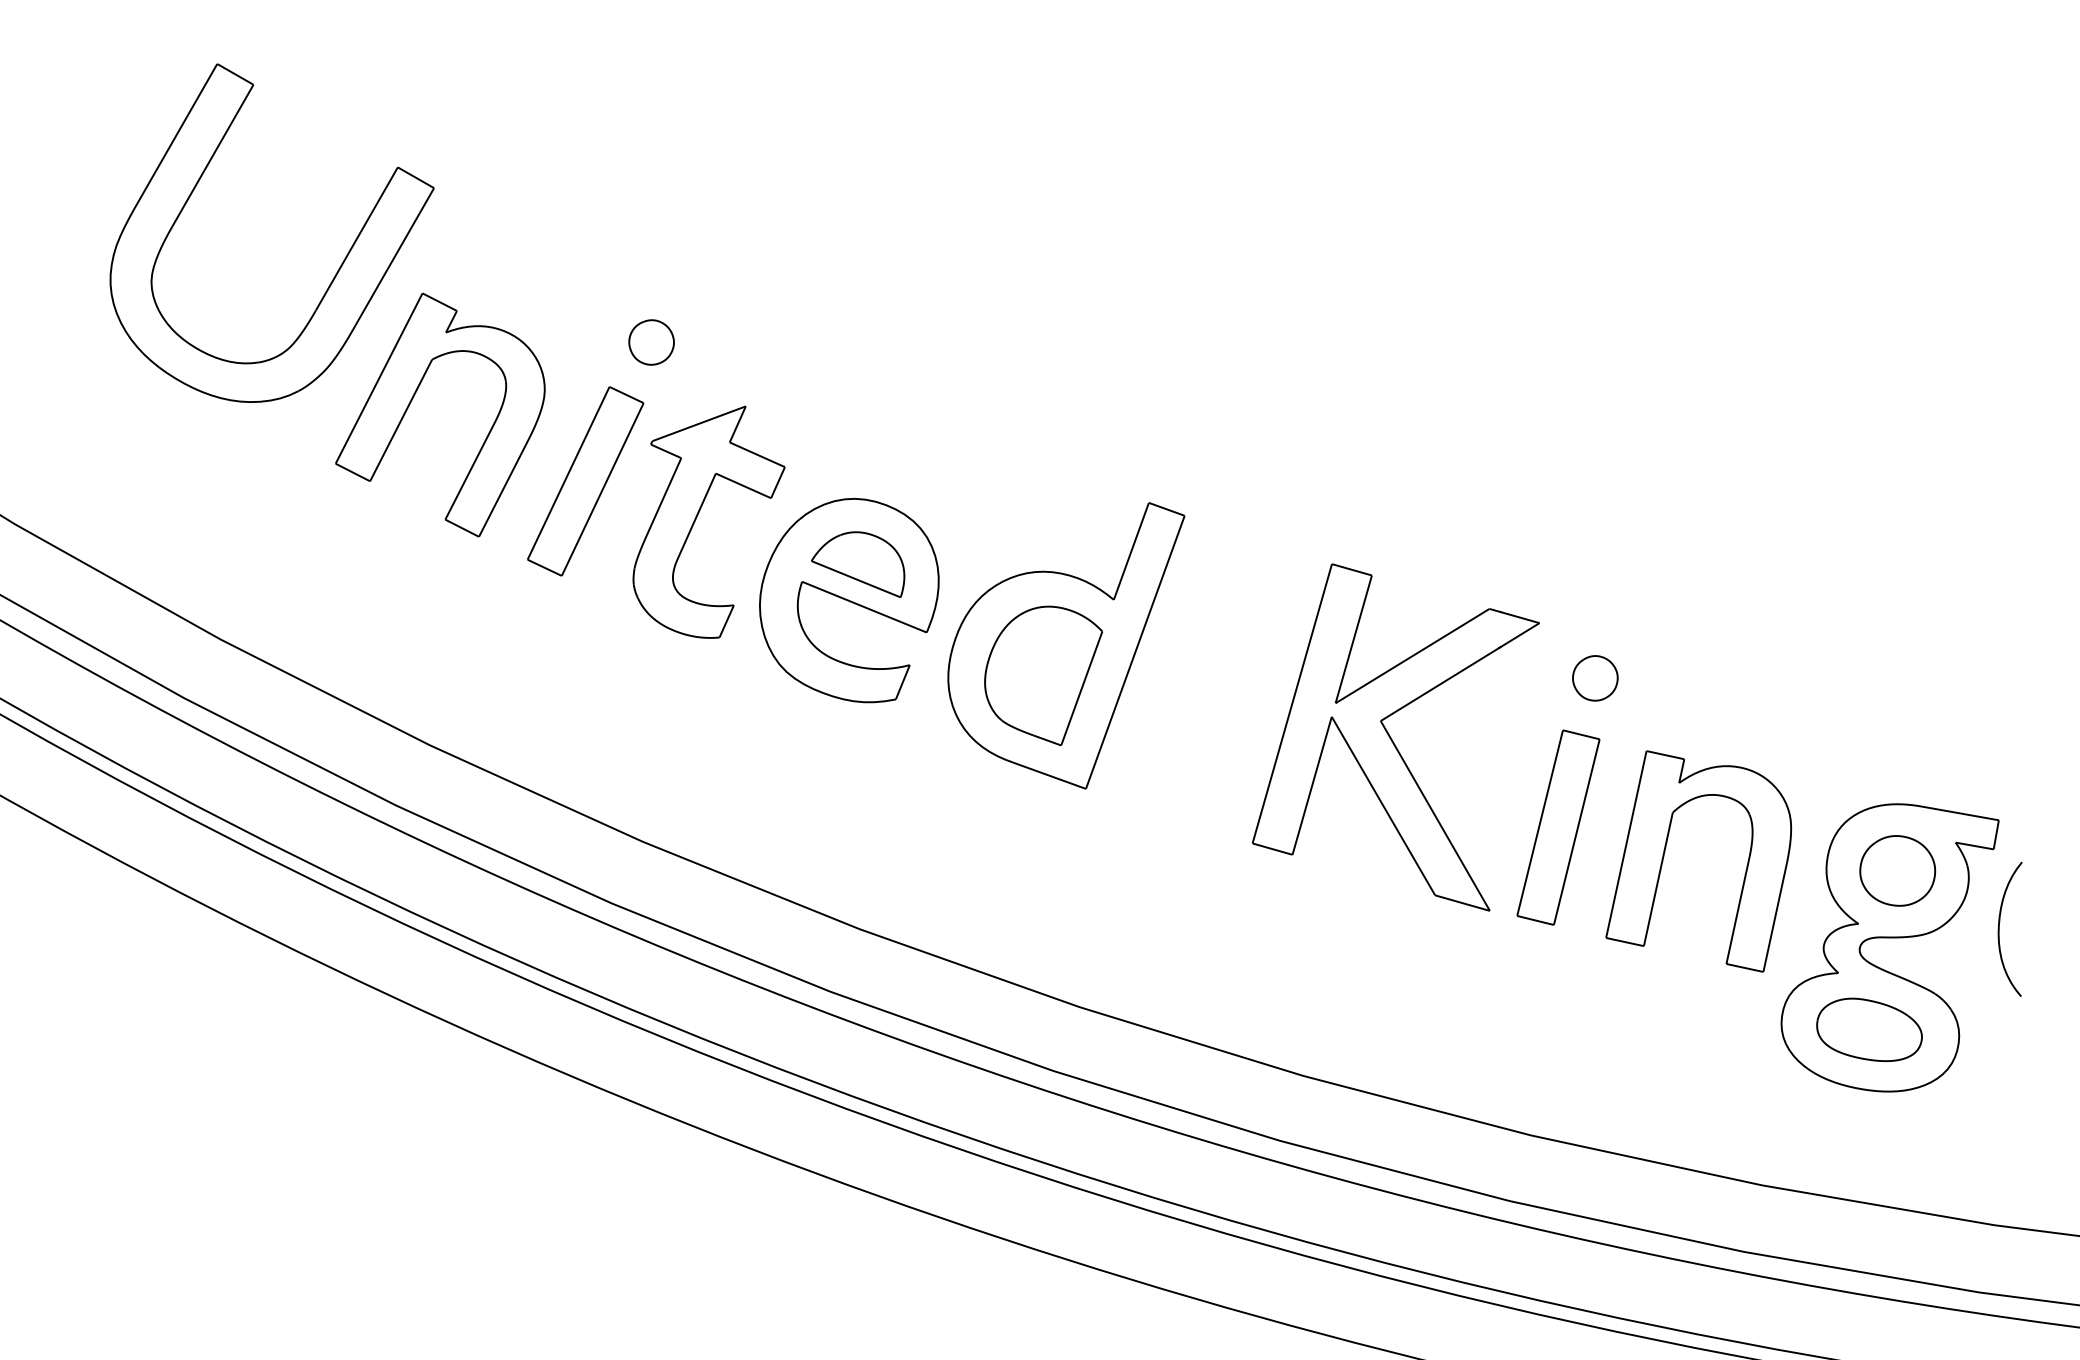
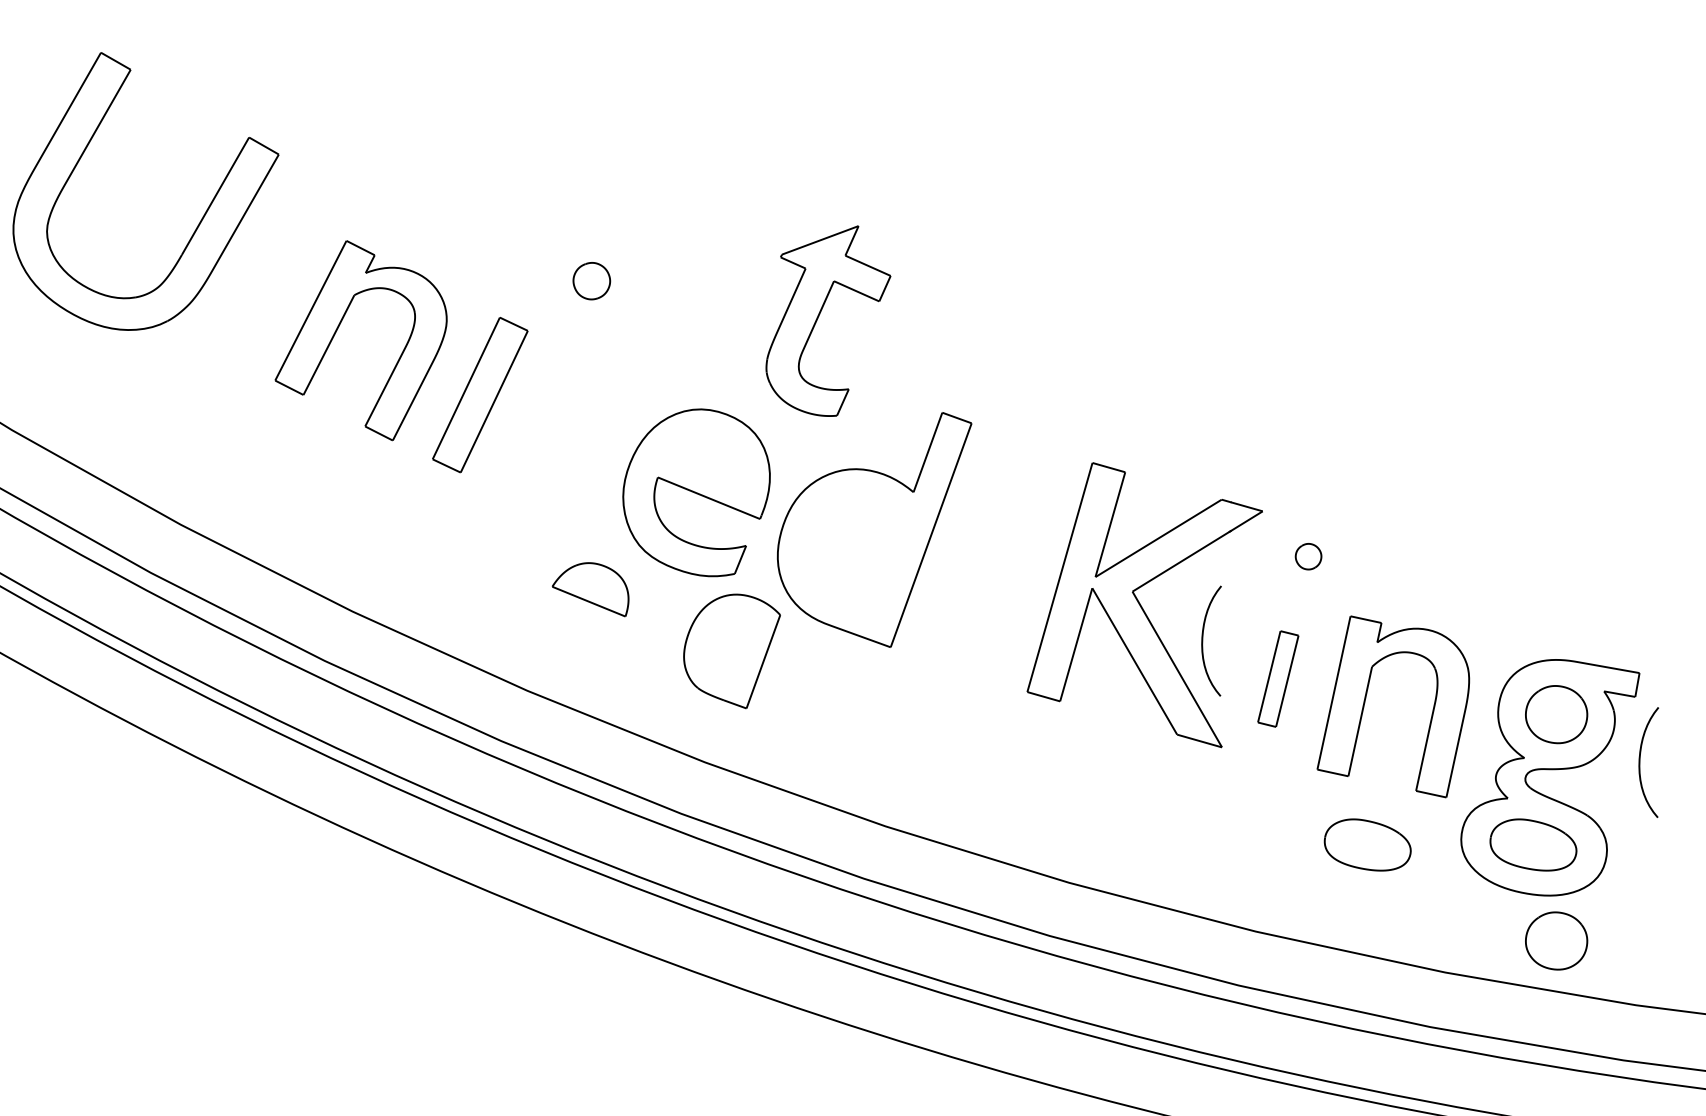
part: (338, 268) -> (200, 220), moved
part: (651, 342) -> (591, 281), moved
part: (698, 515) -> (819, 315), moved
part: (858, 564) -> (590, 589), moved
part: (1043, 675) -> (732, 651), moved
part: (1595, 678) -> (1308, 556), size x0.7
curve: (1466, 780) -> (1202, 640), added
part: (1558, 827) -> (1278, 678), size x0.6
part: (1667, 1029) -> (1367, 844), added
part: (1897, 1146) -> (1556, 940), added

